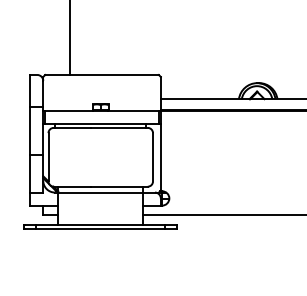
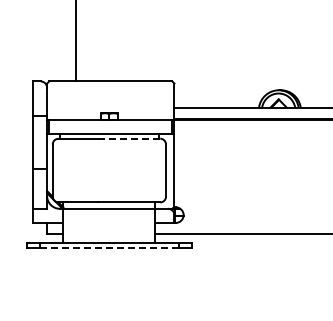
line: (119, 127) -> (129, 138), solid -> dashed
line: (100, 228) -> (109, 247), solid -> dashed

